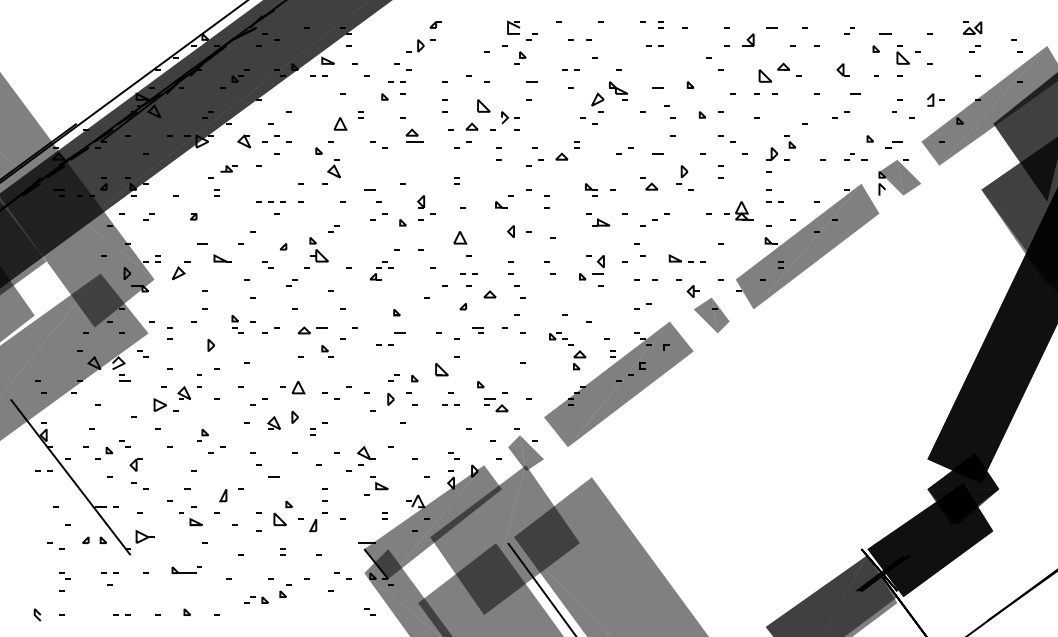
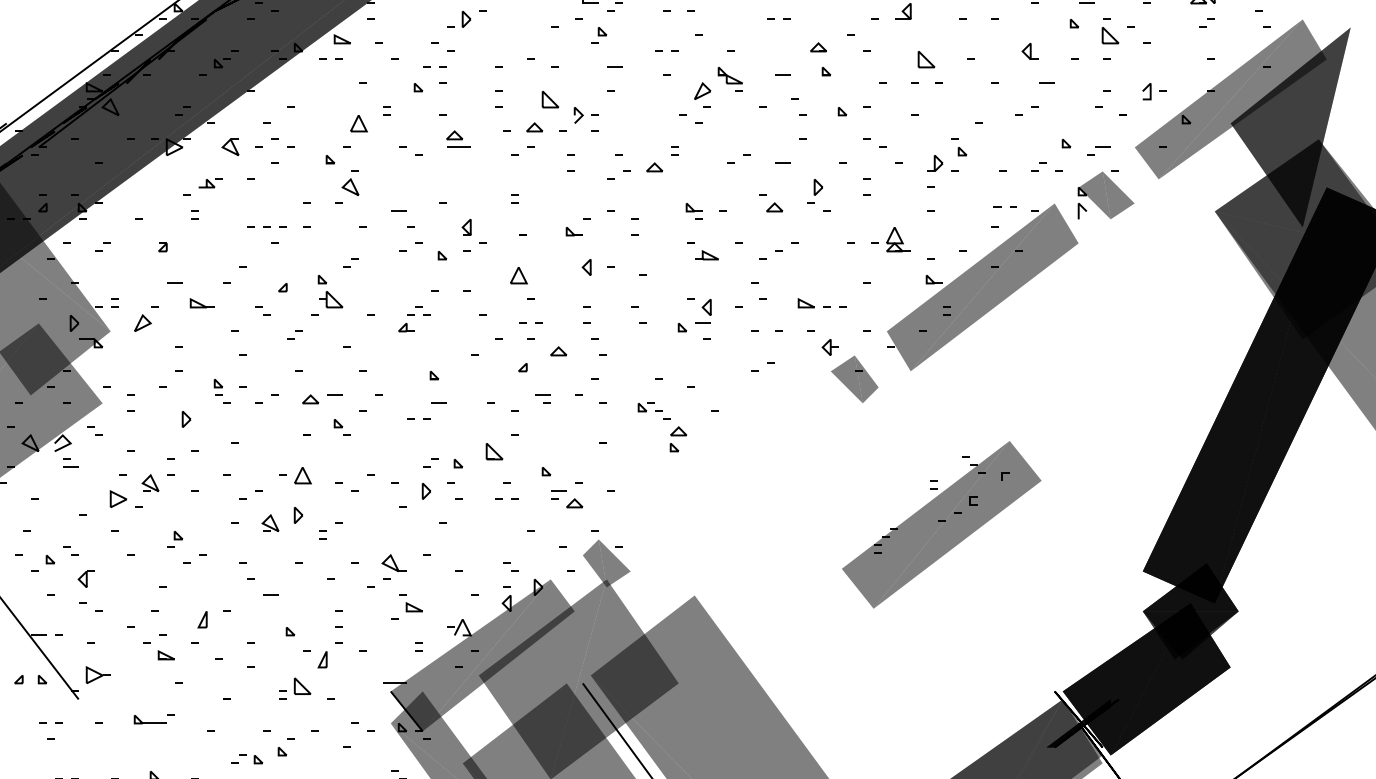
part: (783, 66) -> (818, 46), moved
line: (771, 201) -> (1001, 207), moved
part: (618, 384) -> (941, 524), moved
part: (279, 519) -> (301, 686), moved

